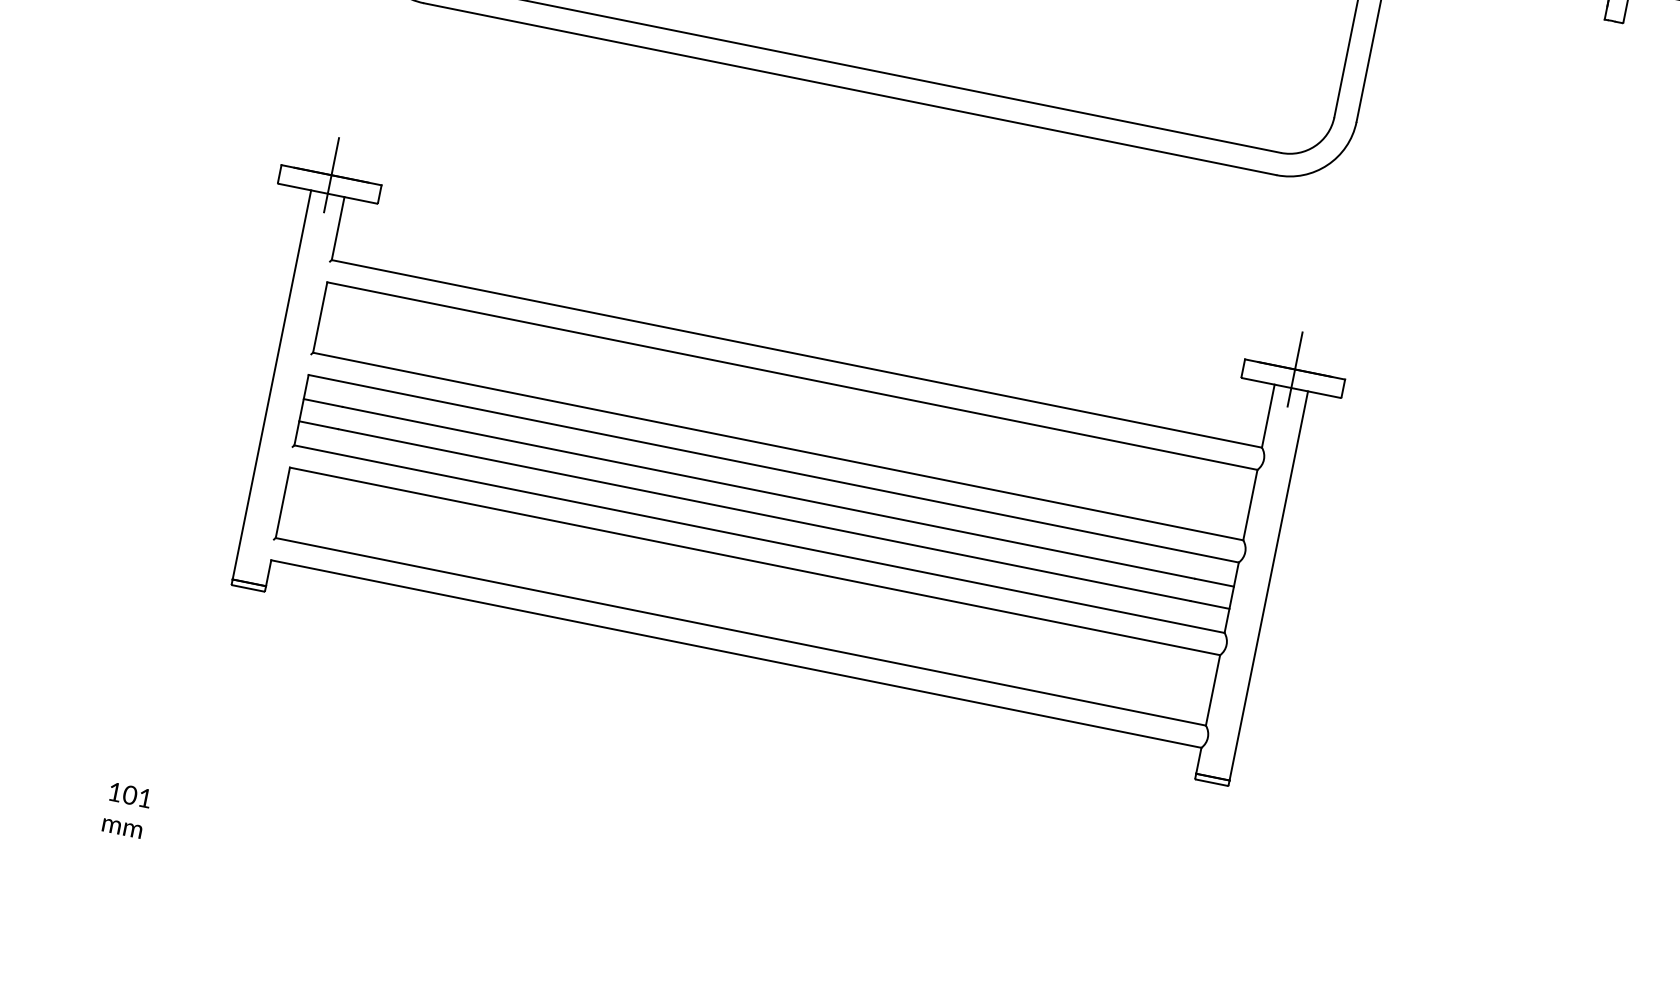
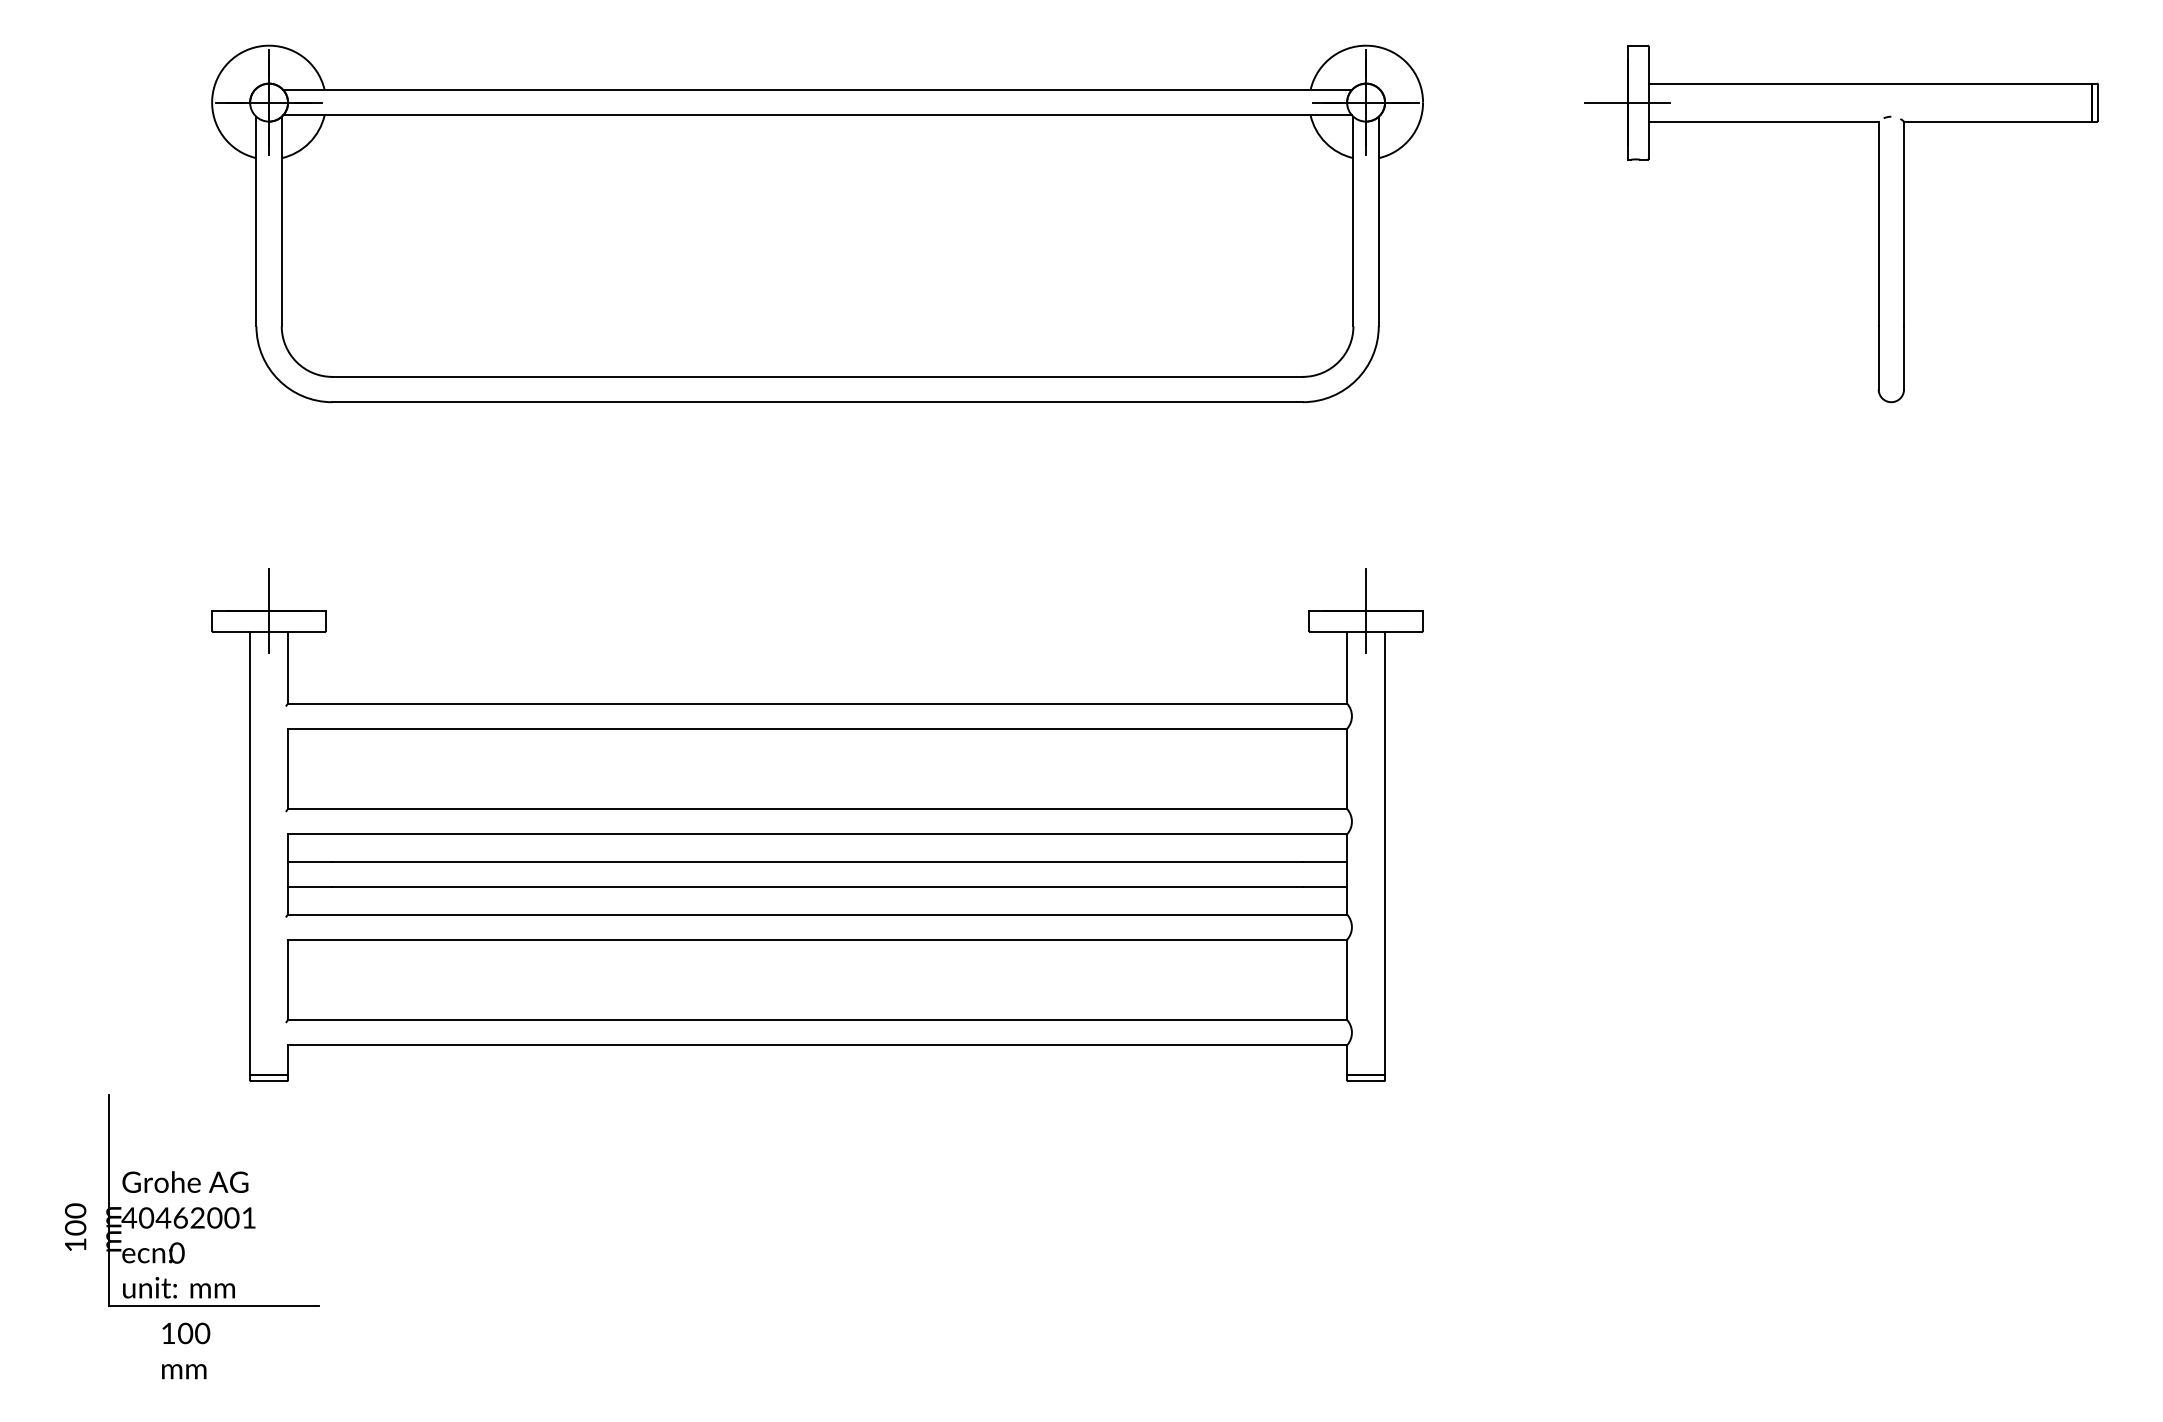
part: (161, 686) -> (195, 1207), added
text: (145, 798) -> (202, 1333), 101 -> 100

